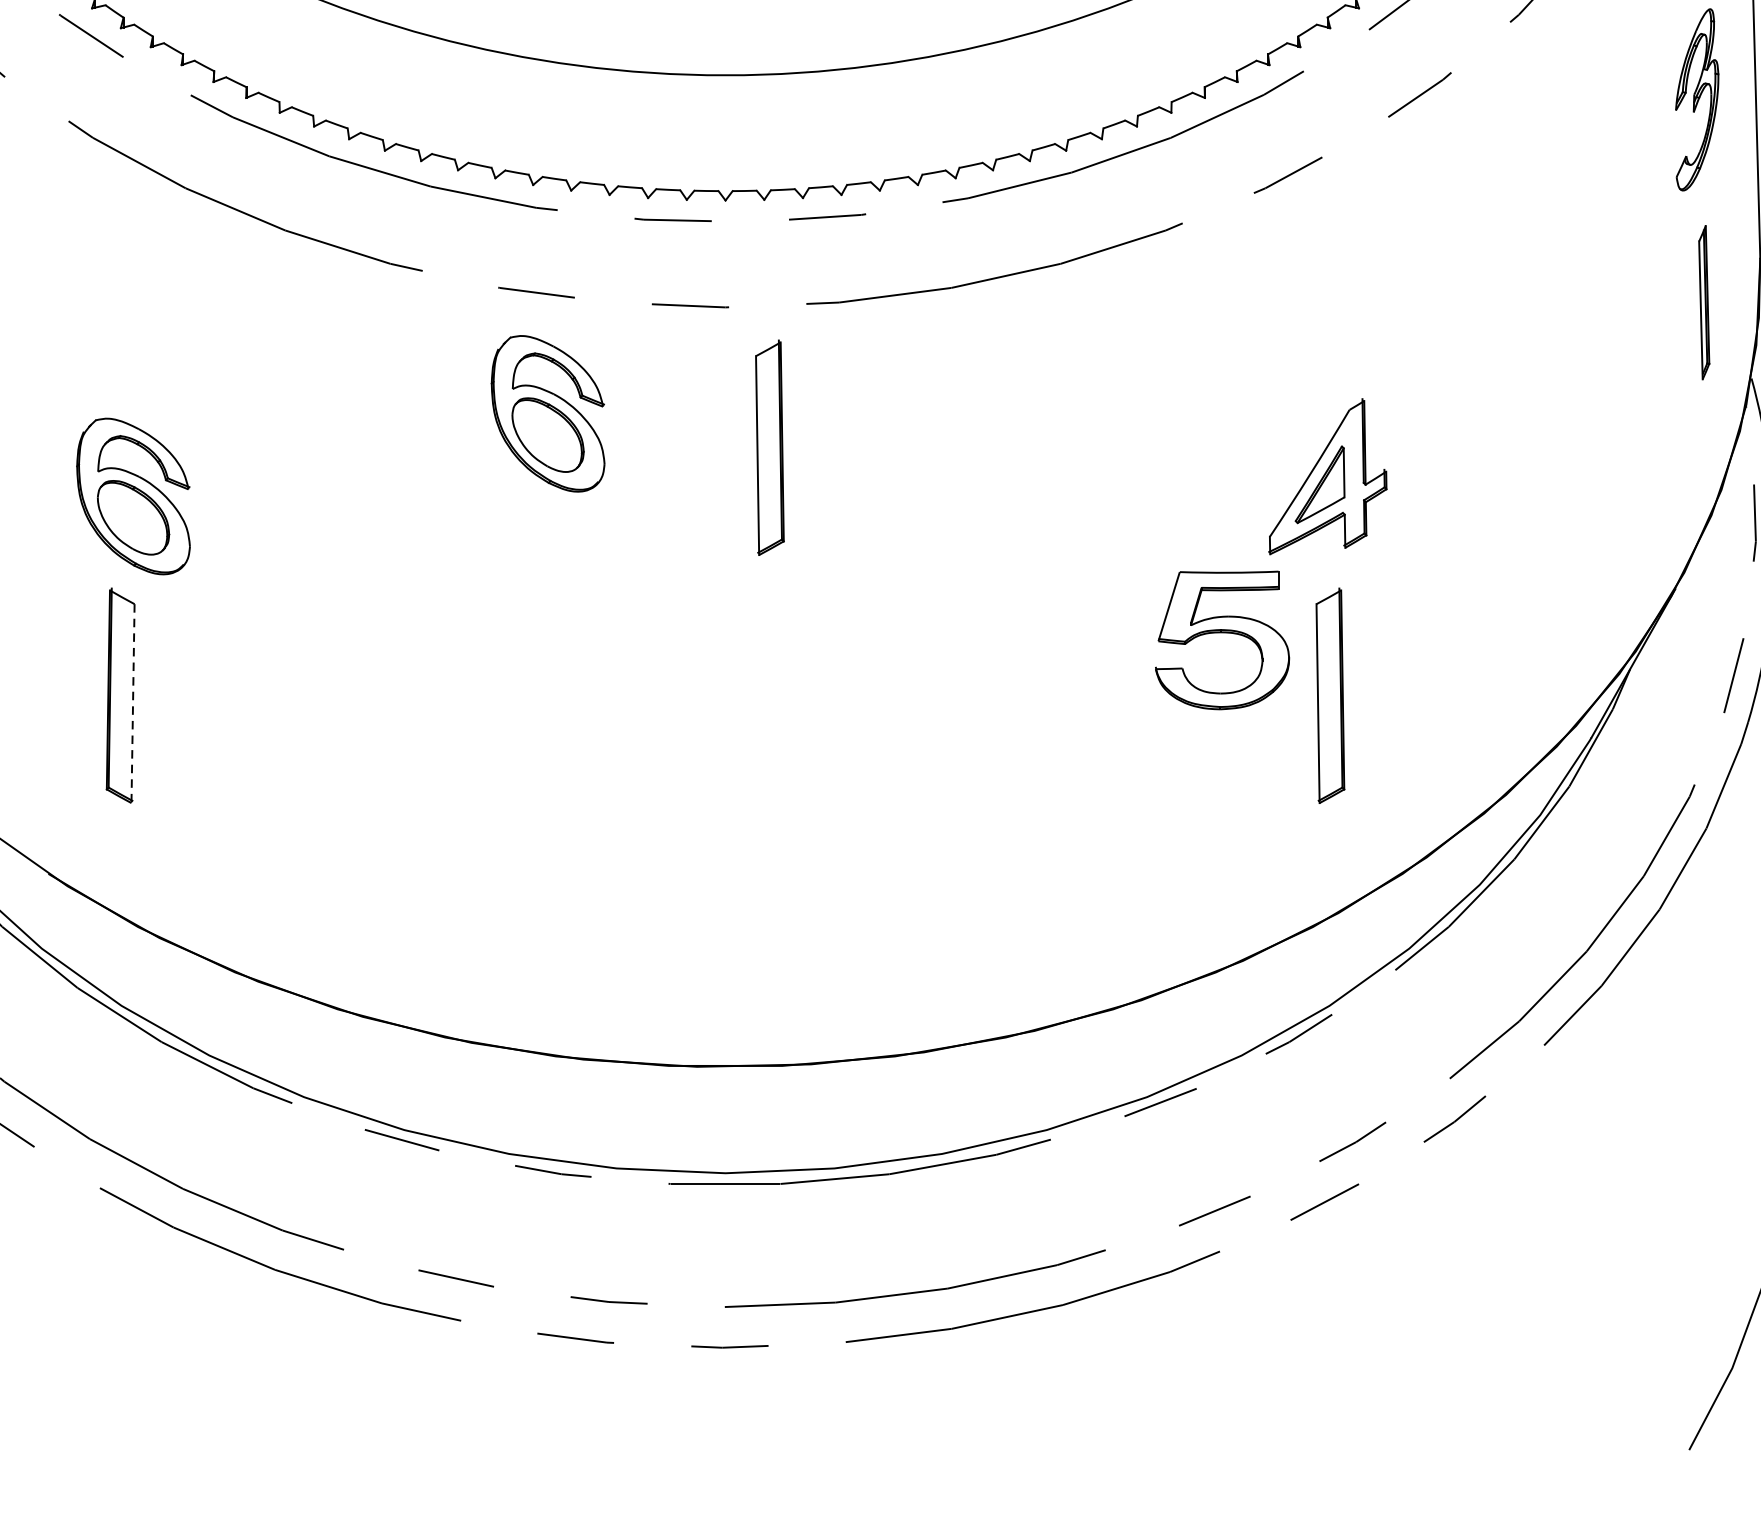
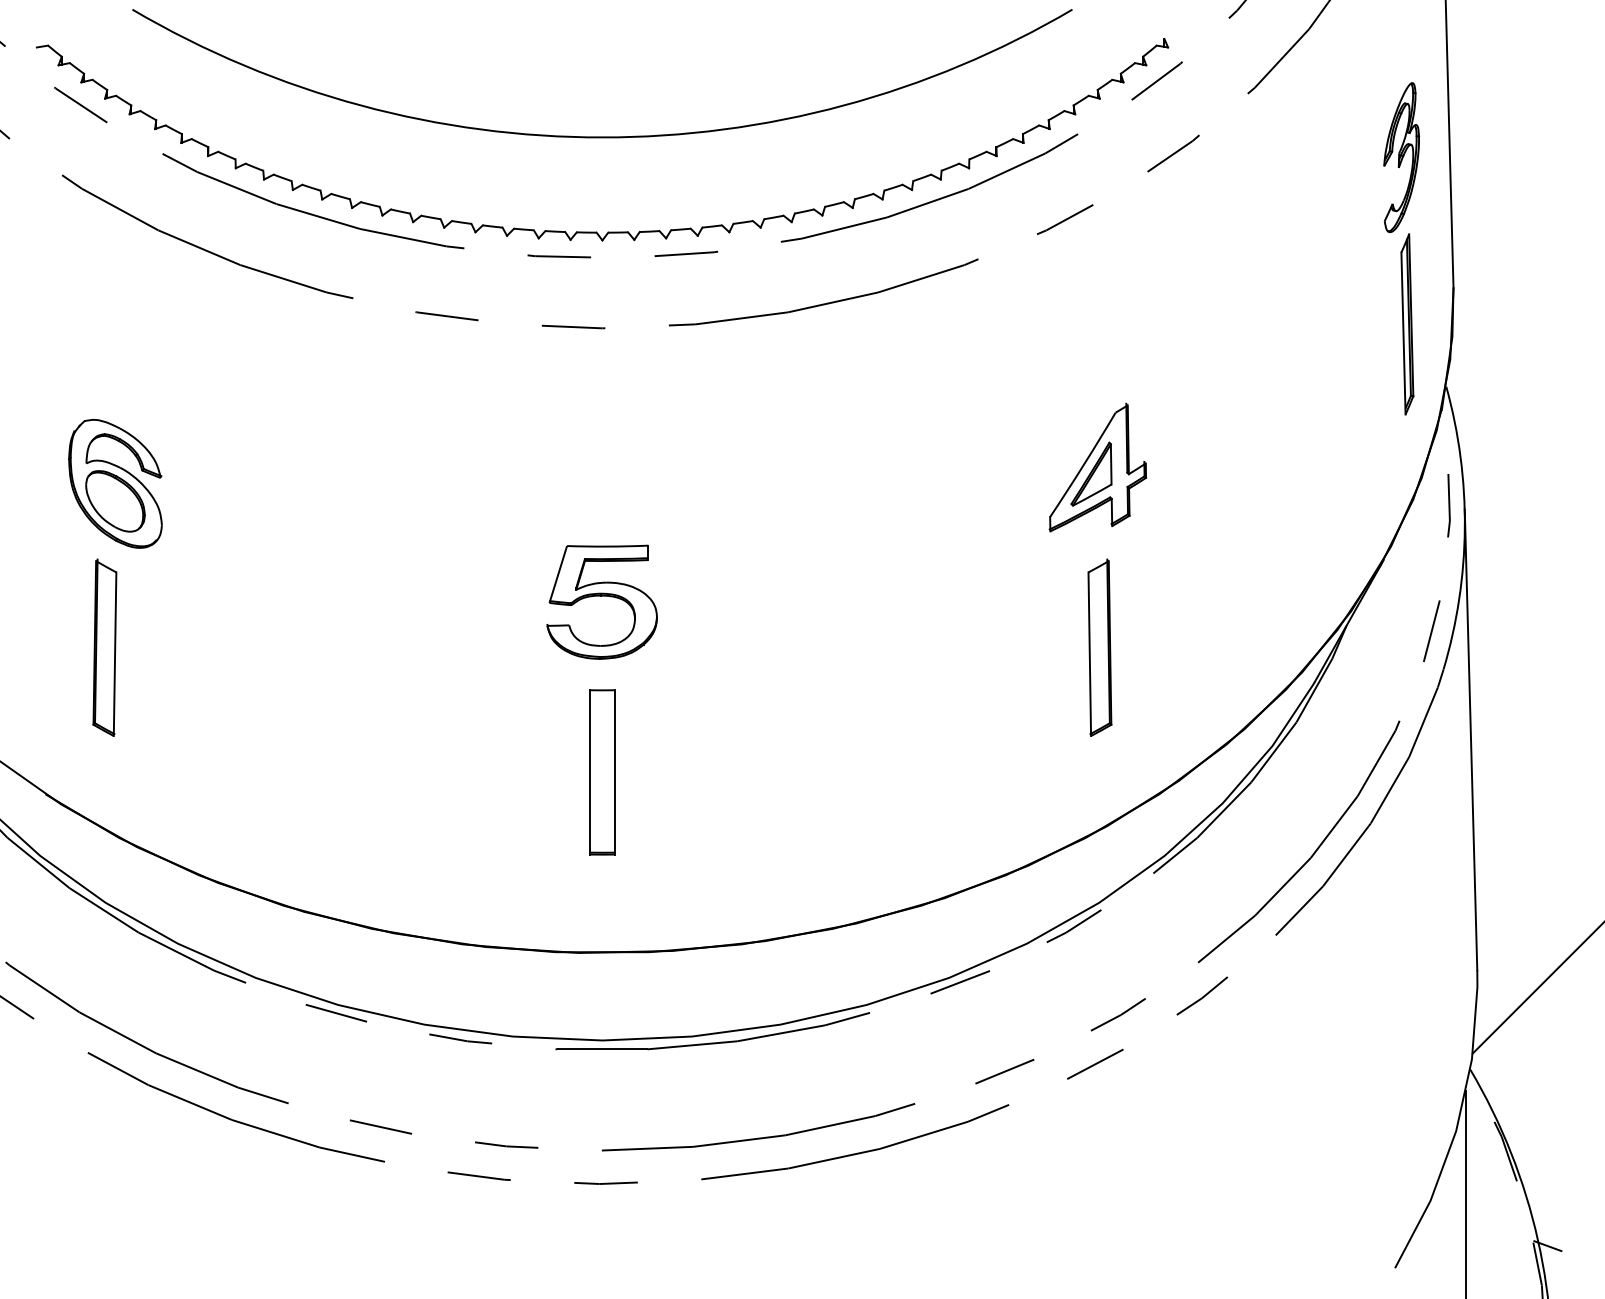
part: (1704, 302) -> (1407, 324), size x1.43
part: (548, 413) -> (456, 415), removed
part: (769, 447) -> (638, 443), removed
part: (1221, 639) -> (601, 601), moved
line: (133, 703) -> (115, 654), dashed -> solid
part: (725, 847) -> (602, 772), added

